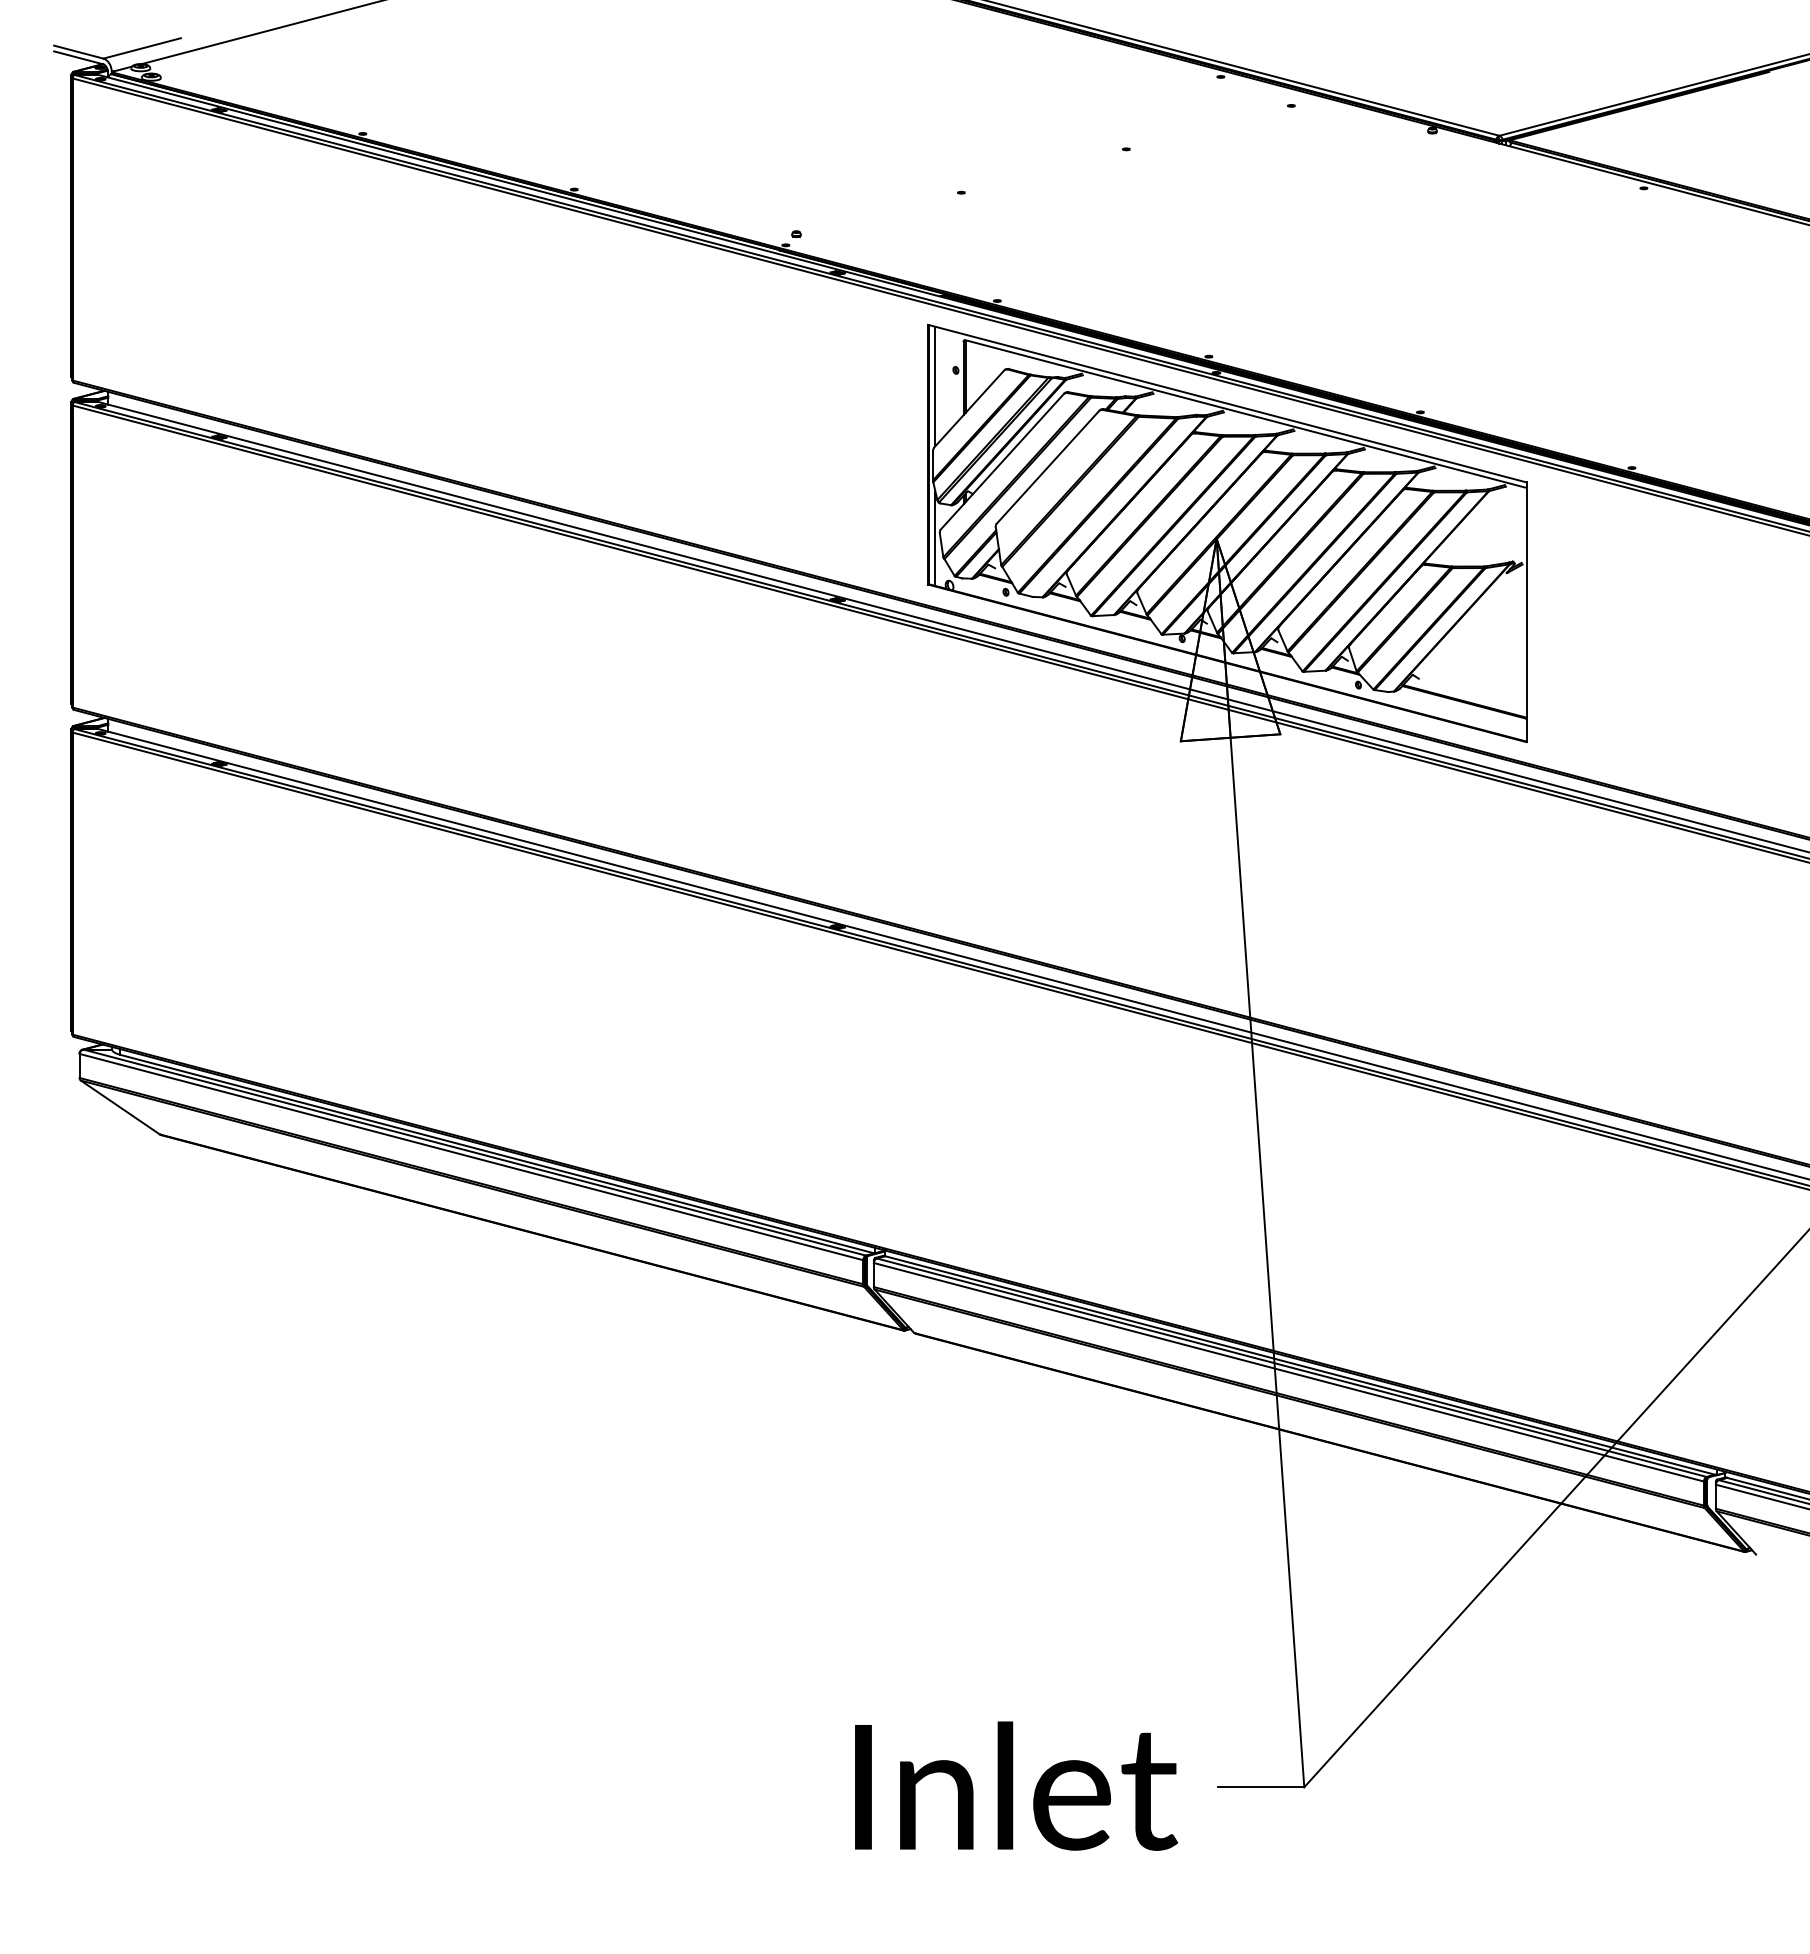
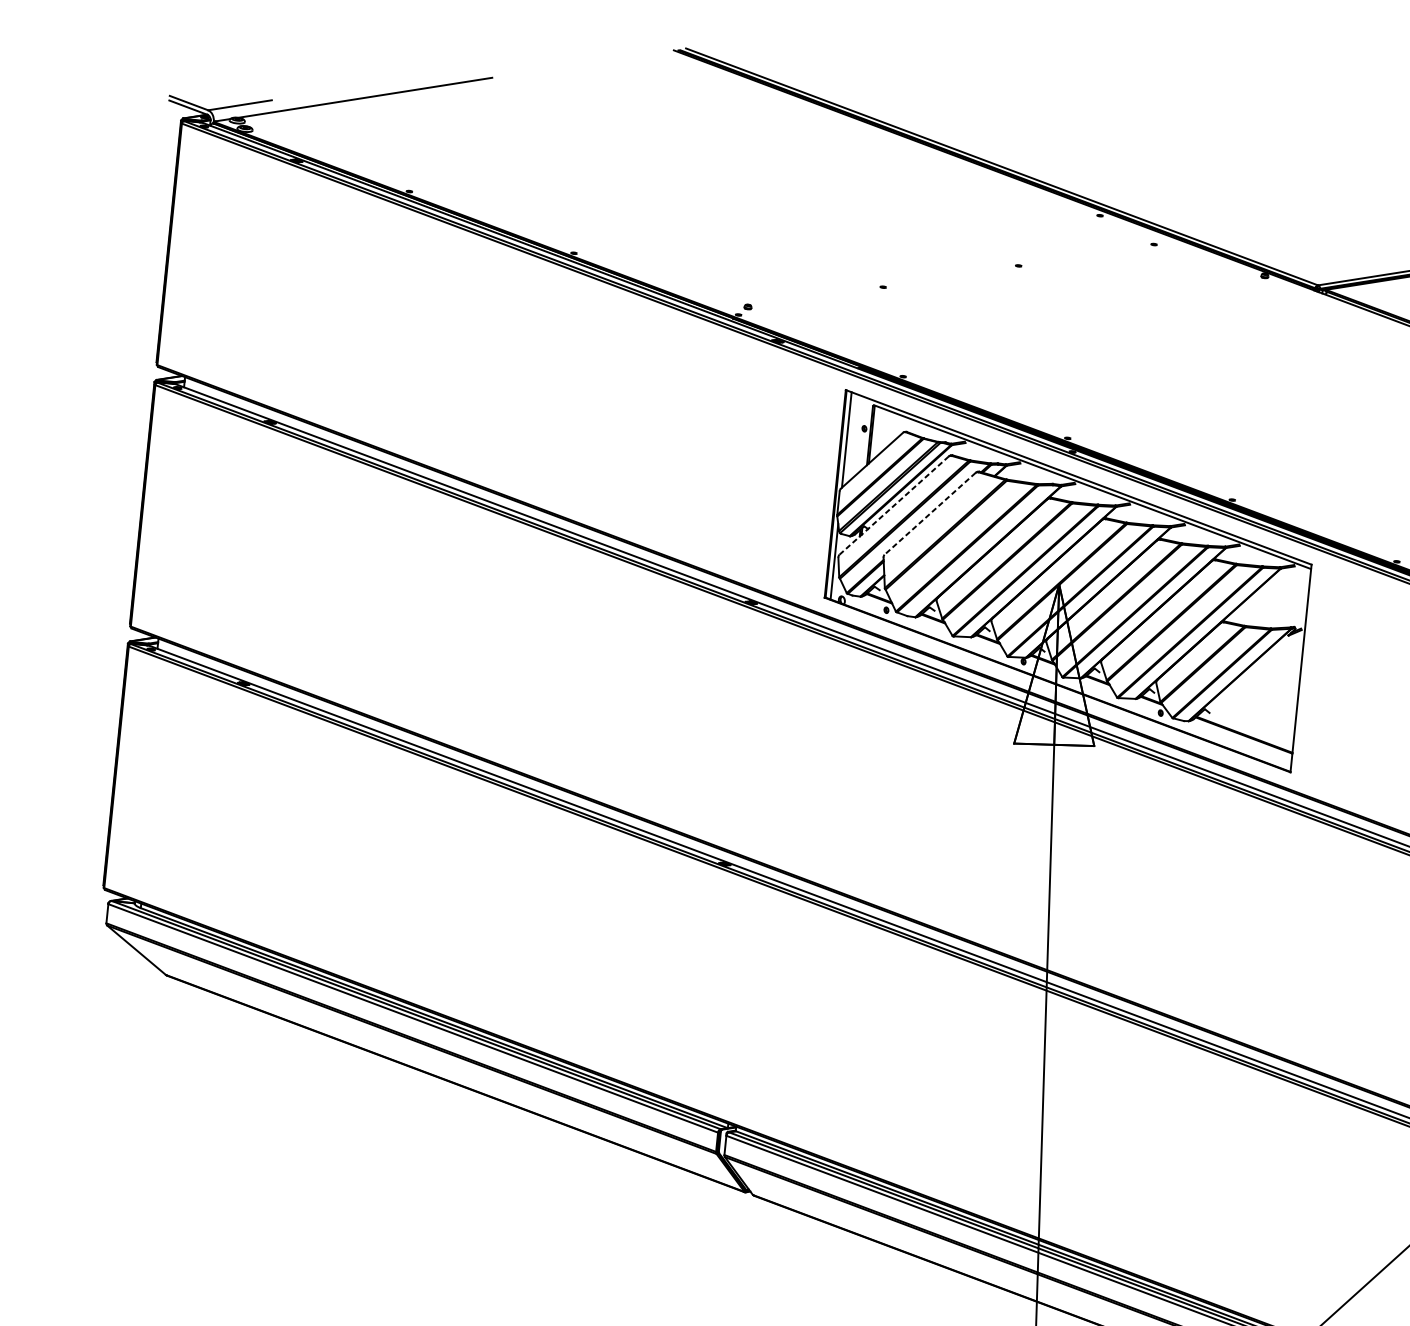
line: (1002, 461) -> (894, 505), solid -> dashed
line: (1047, 467) -> (929, 513), solid -> dashed

